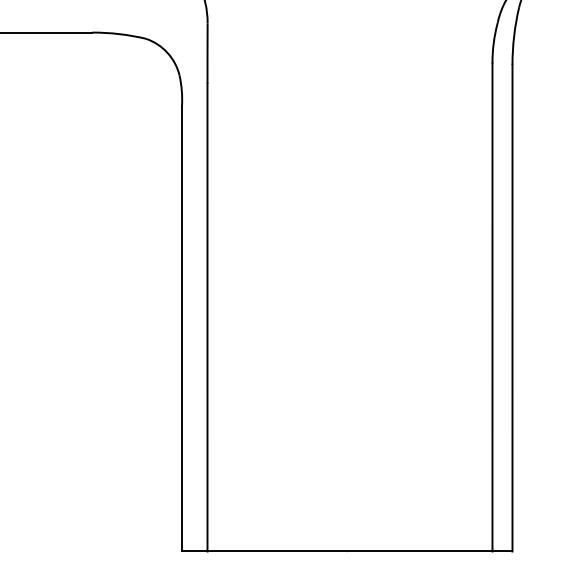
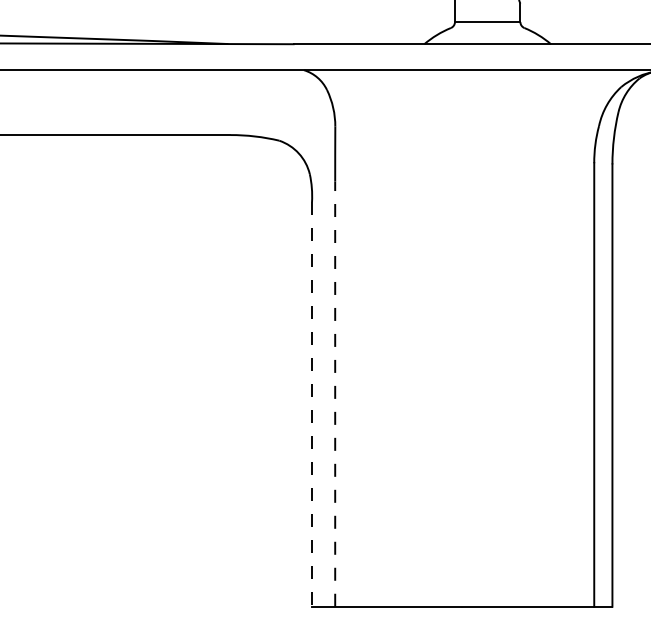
line: (207, 317) -> (335, 394), solid -> dashed
line: (182, 328) -> (312, 404), solid -> dashed

